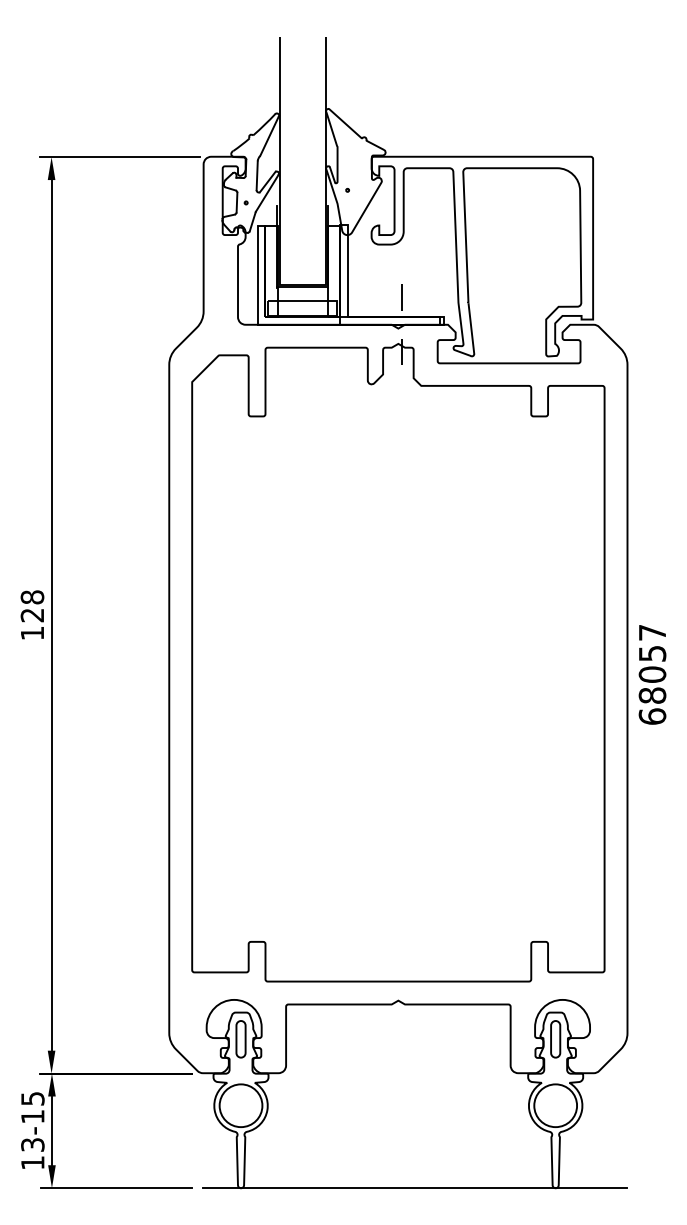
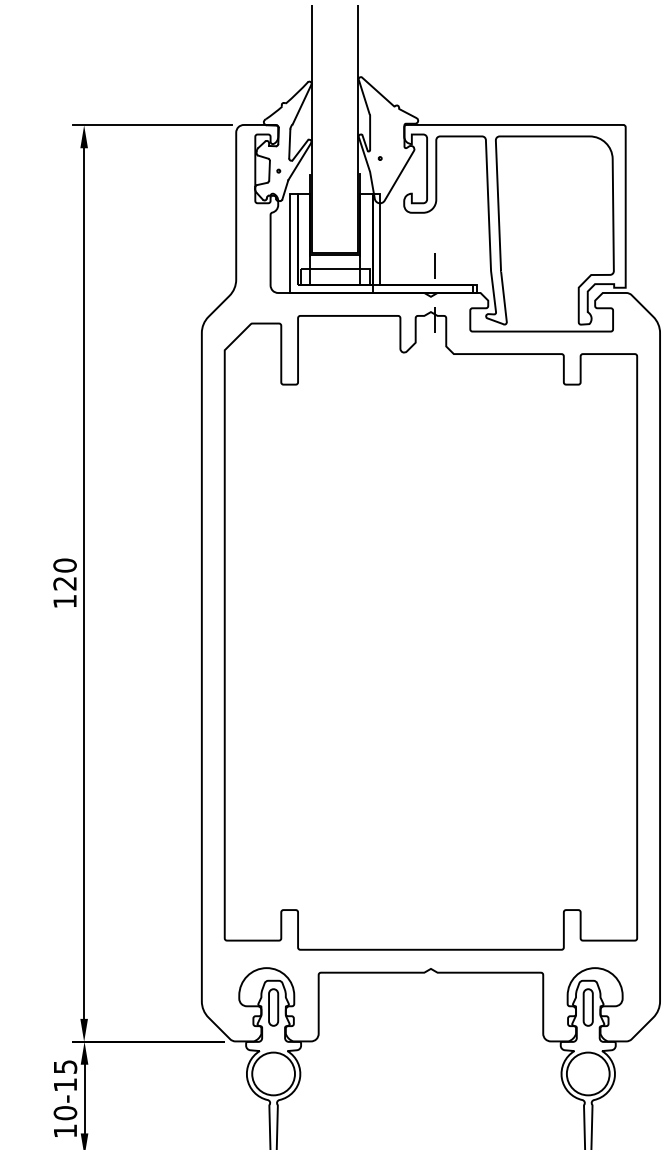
text: (32, 597) -> (65, 565), 128 -> 120
text: (32, 1144) -> (65, 1112), 13-15 -> 10-15

